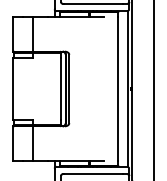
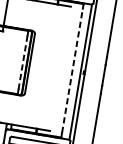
line: (61, 88) -> (23, 62), solid -> dashed
line: (118, 89) -> (72, 71), solid -> dashed

